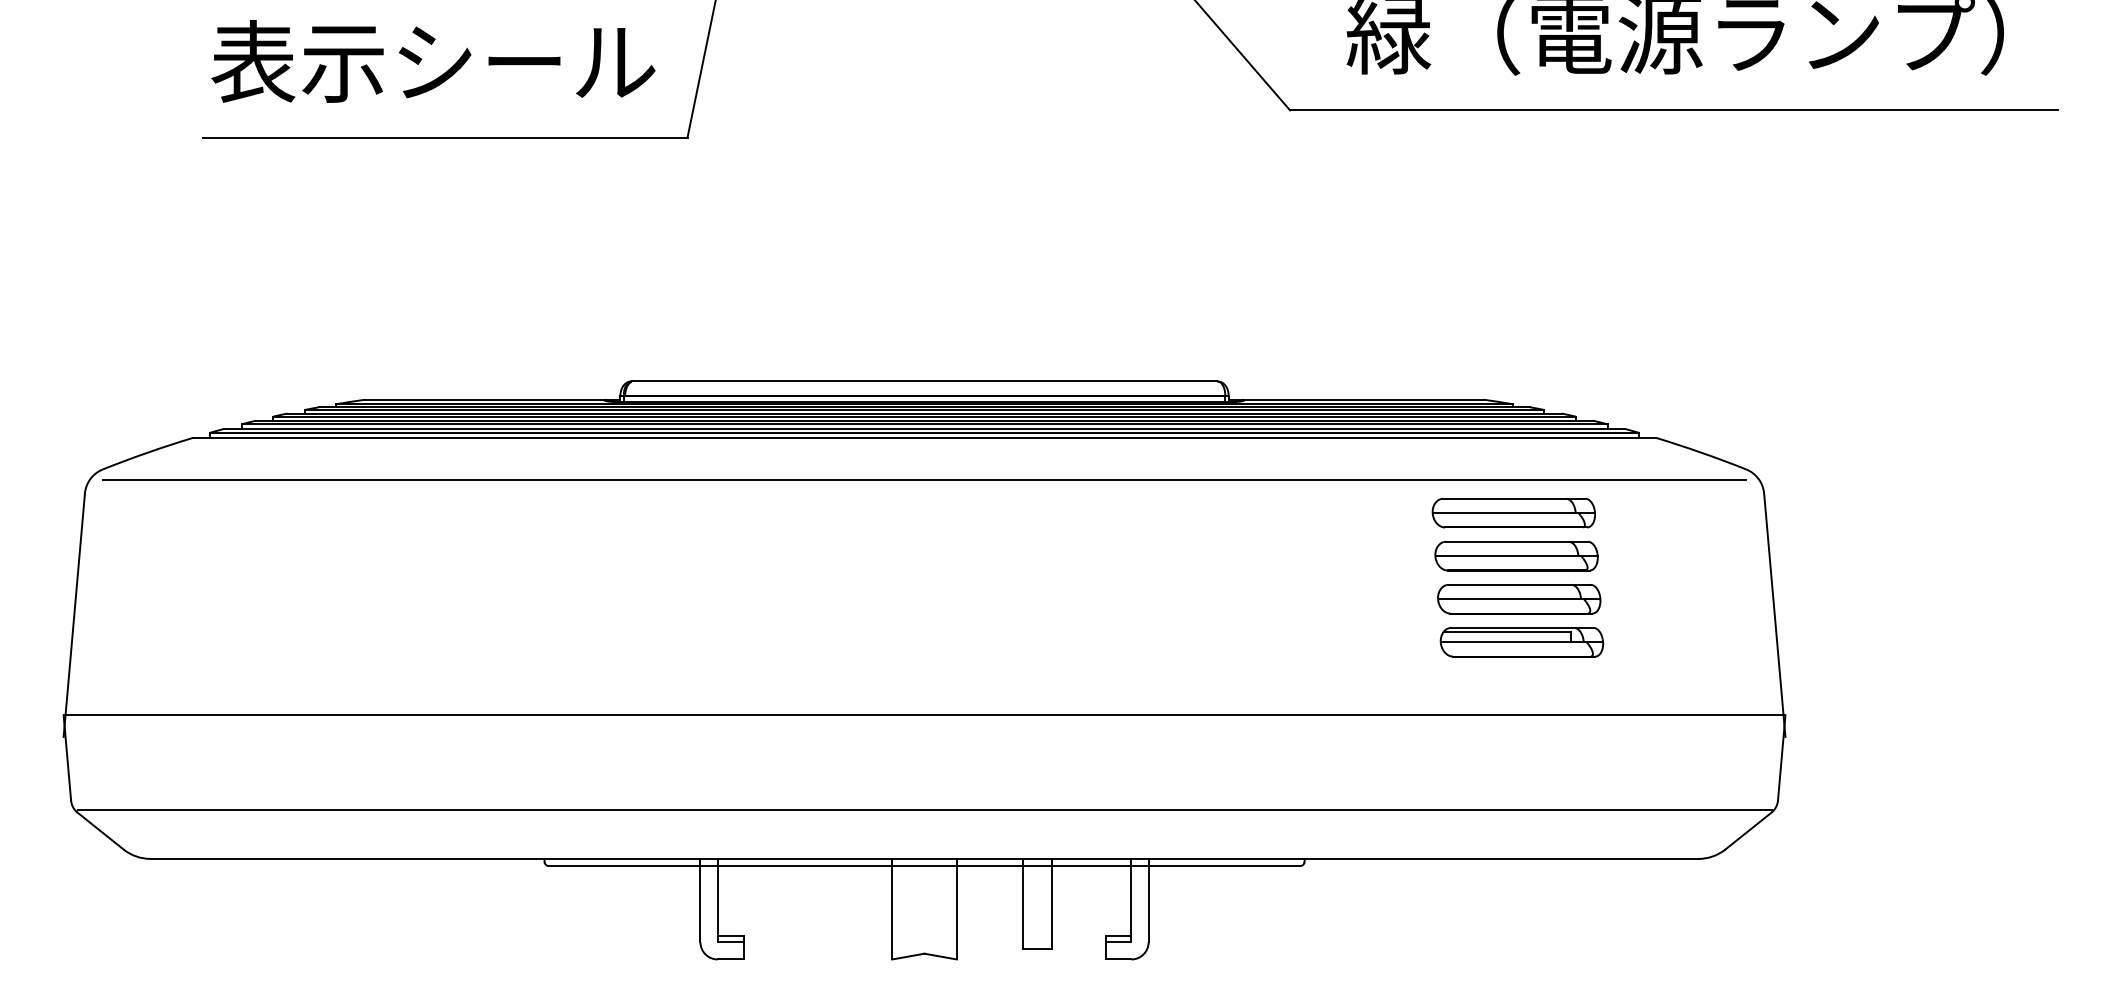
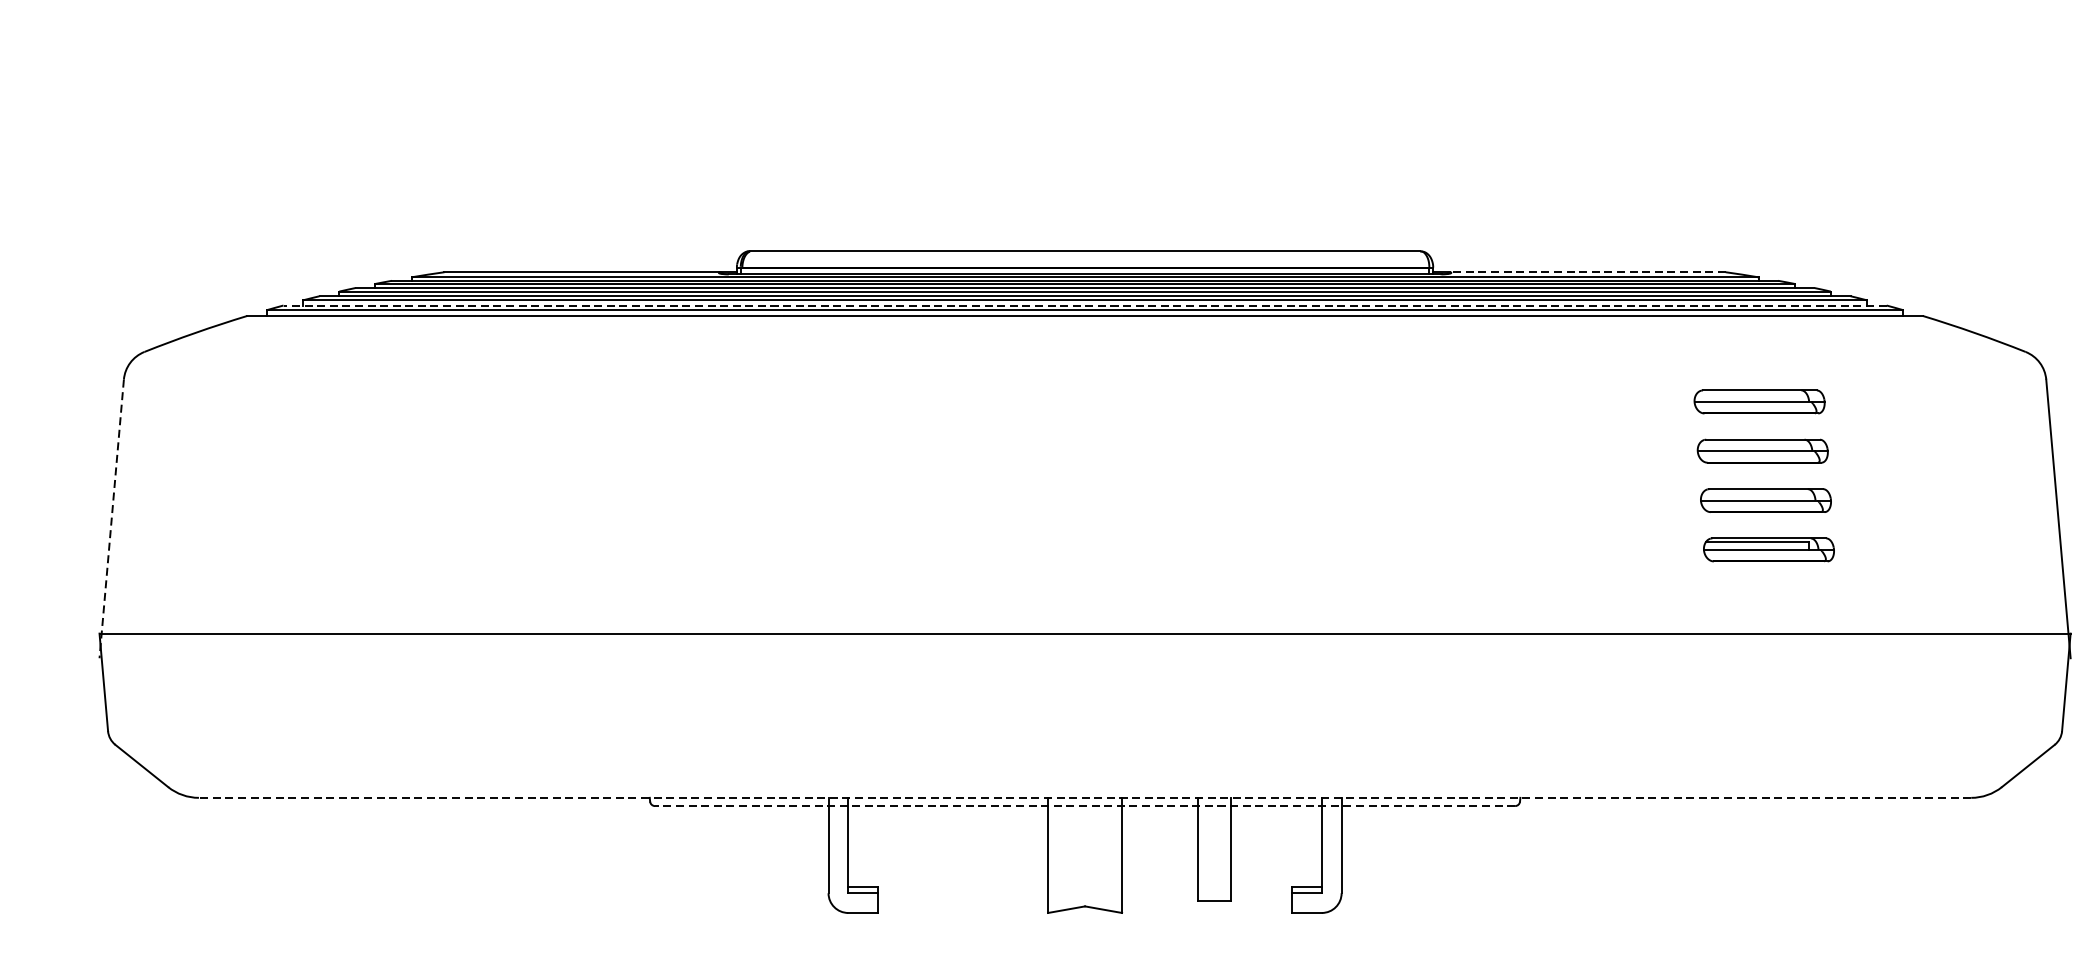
line: (1363, 399) -> (1587, 271), solid -> dashed
line: (924, 428) -> (1085, 305), solid -> dashed
line: (924, 479) -> (1085, 363), removed
part: (1513, 512) -> (1759, 401), size x0.7
part: (1516, 555) -> (1762, 450), size x0.7
part: (1519, 599) -> (1766, 500), size x0.7
line: (74, 615) -> (111, 519), solid -> dashed
part: (1521, 642) -> (1768, 550), size x0.7
line: (924, 809) -> (1085, 741), removed
line: (924, 858) -> (1085, 797), solid -> dashed
line: (924, 866) -> (1085, 806), solid -> dashed

